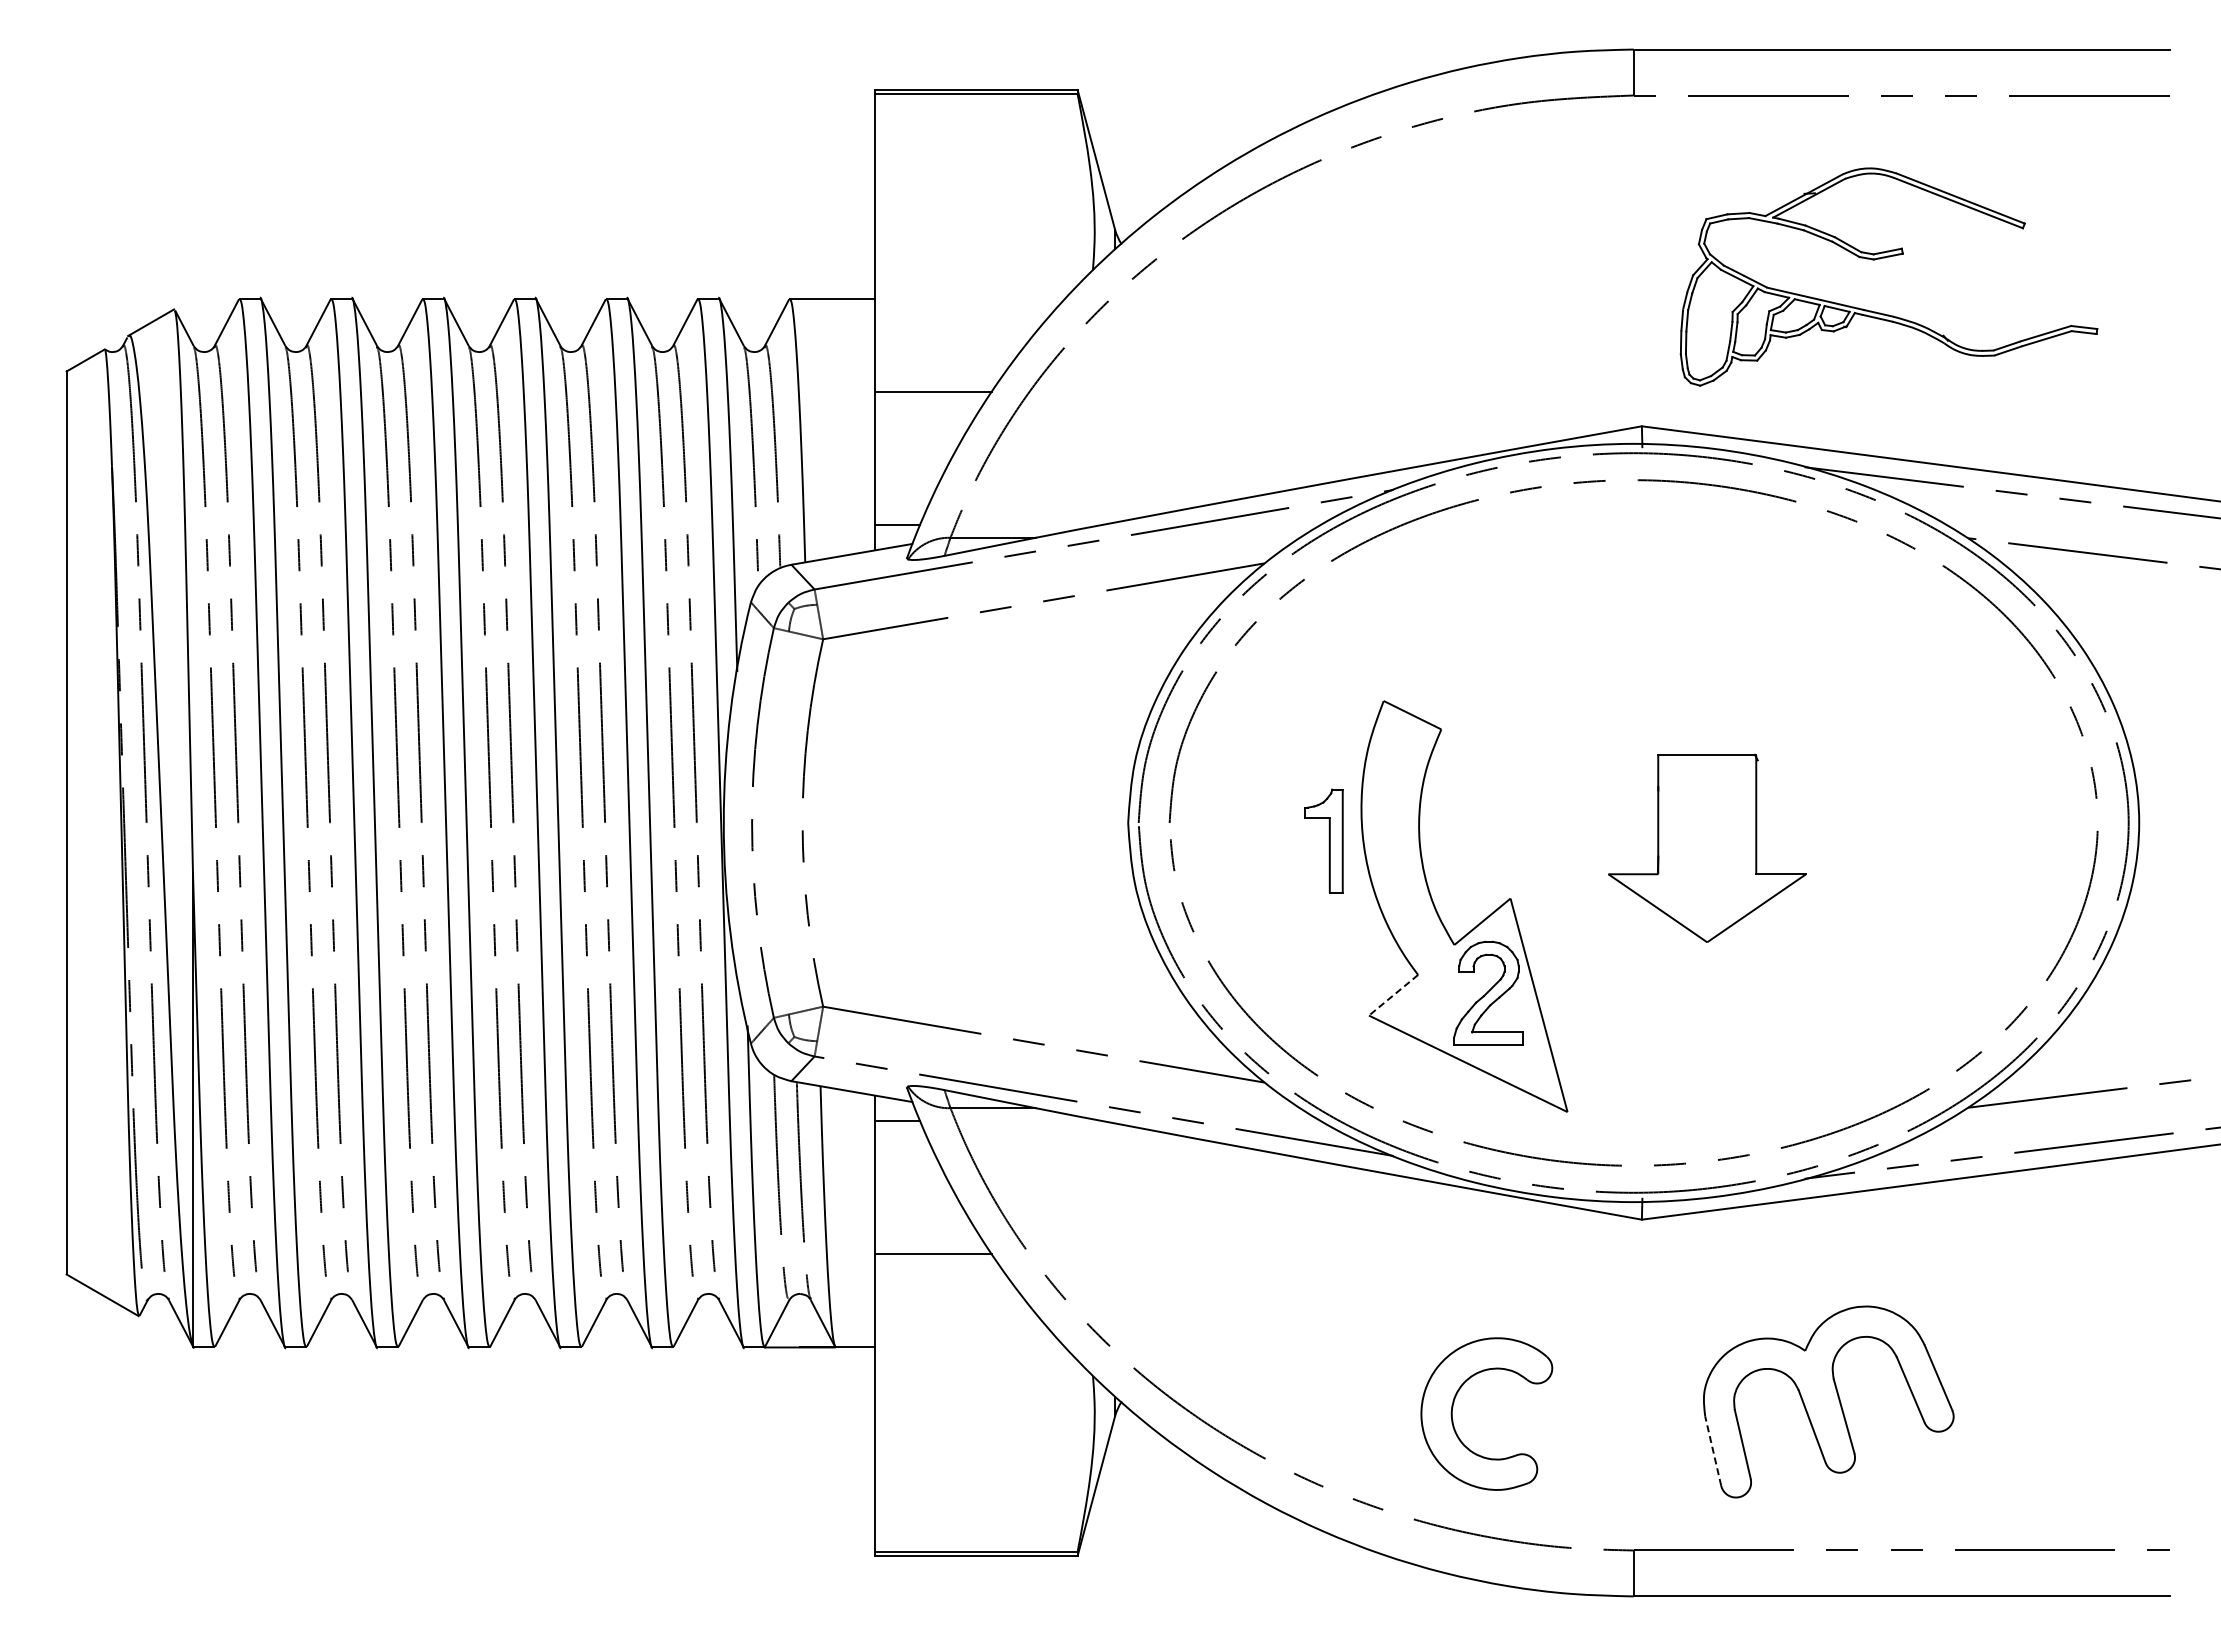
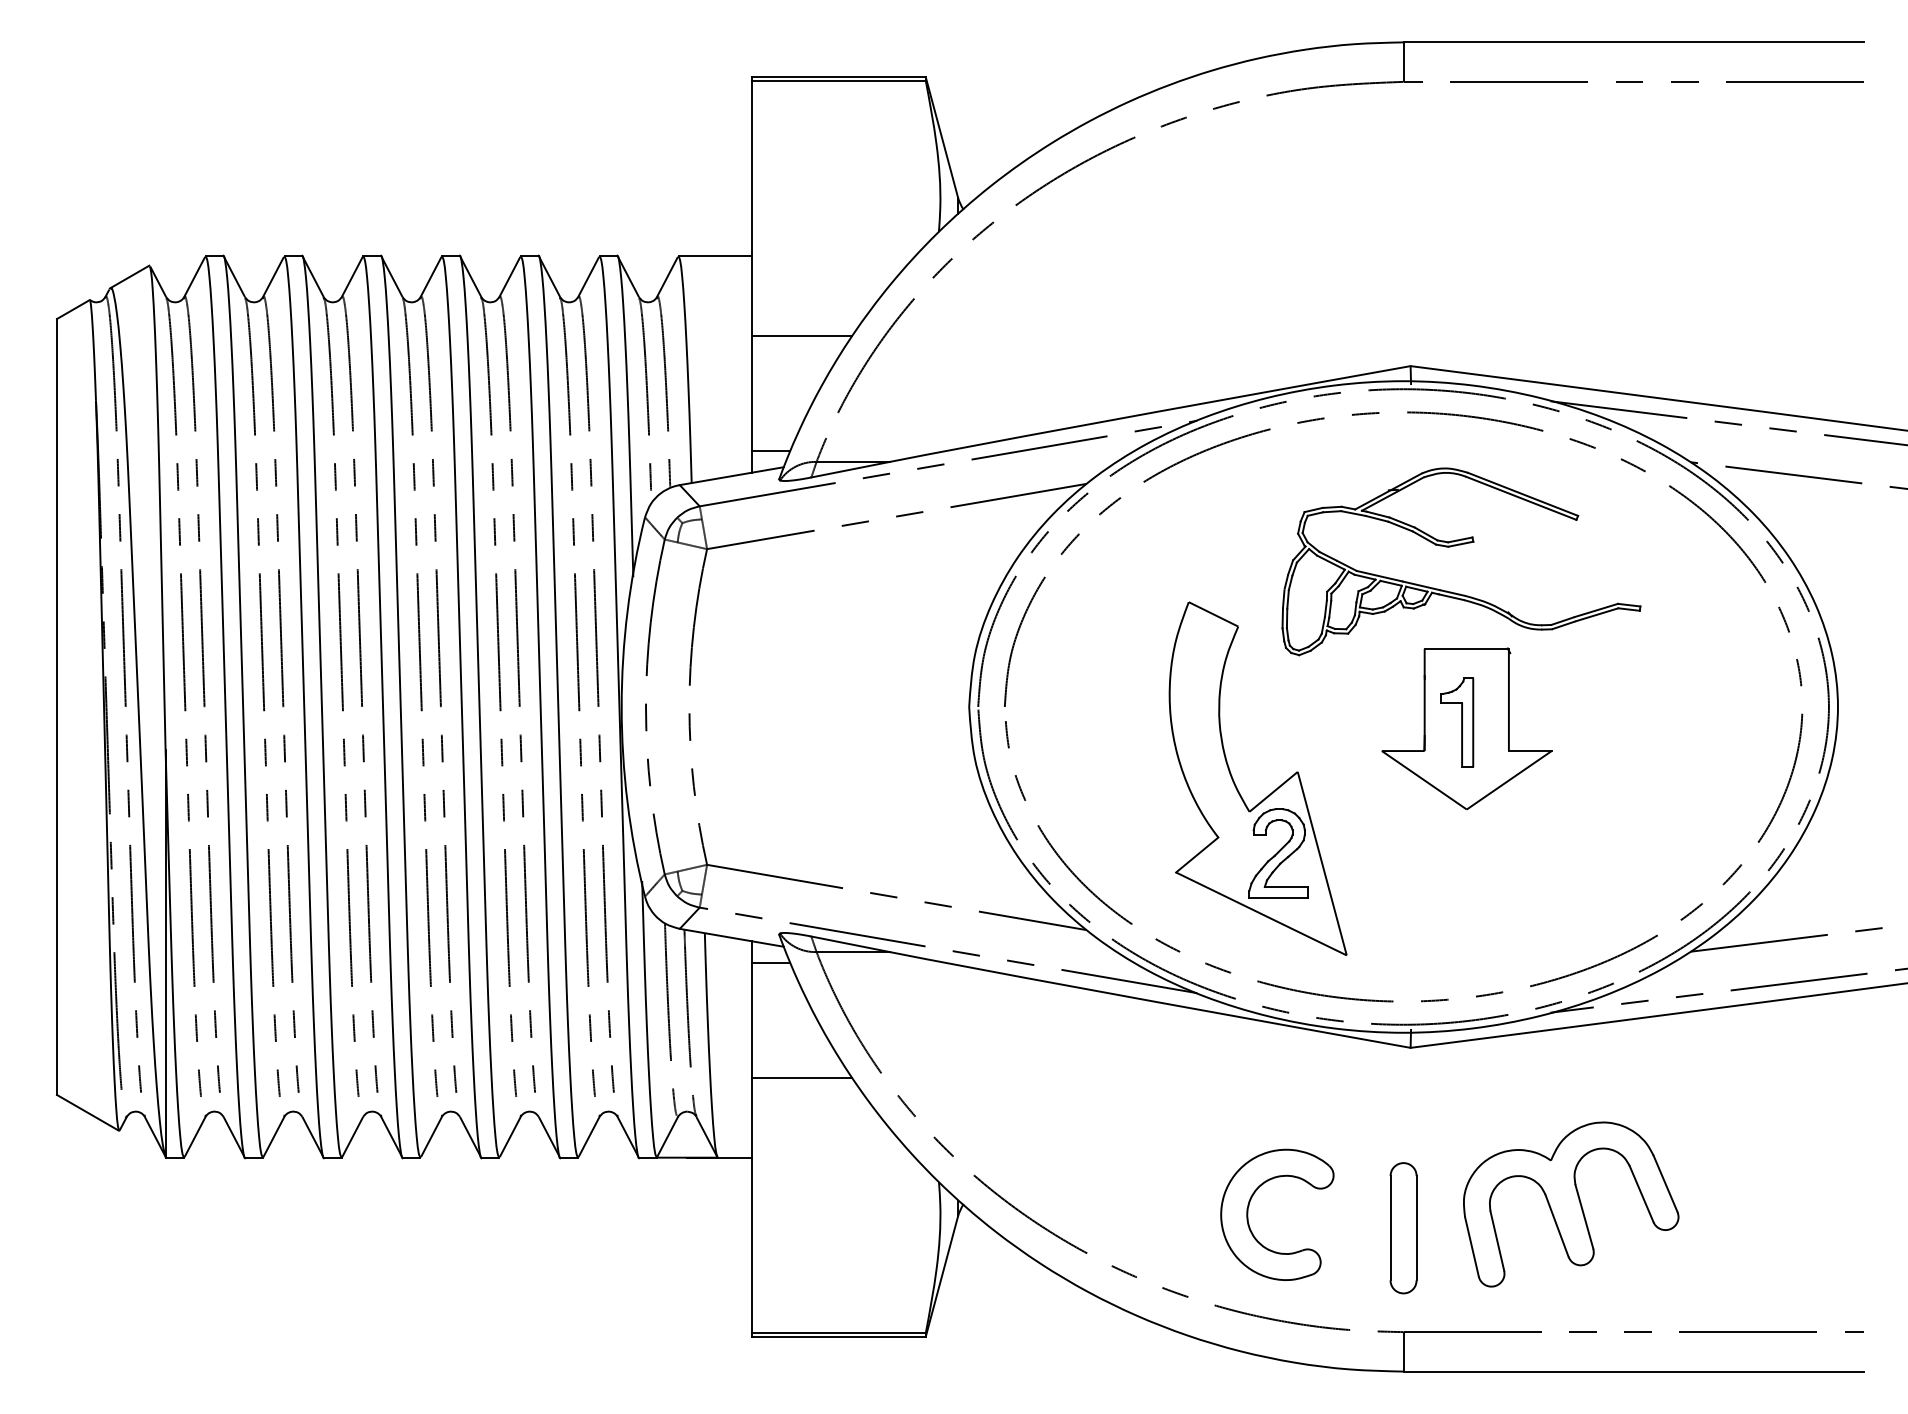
part: (1885, 258) -> (1458, 545), moved
part: (1323, 840) -> (1456, 722), moved
line: (1393, 995) -> (1197, 855), dashed -> solid
part: (1633, 1429) -> (1403, 1228), added
line: (1713, 1450) -> (1472, 1246), dashed -> solid

